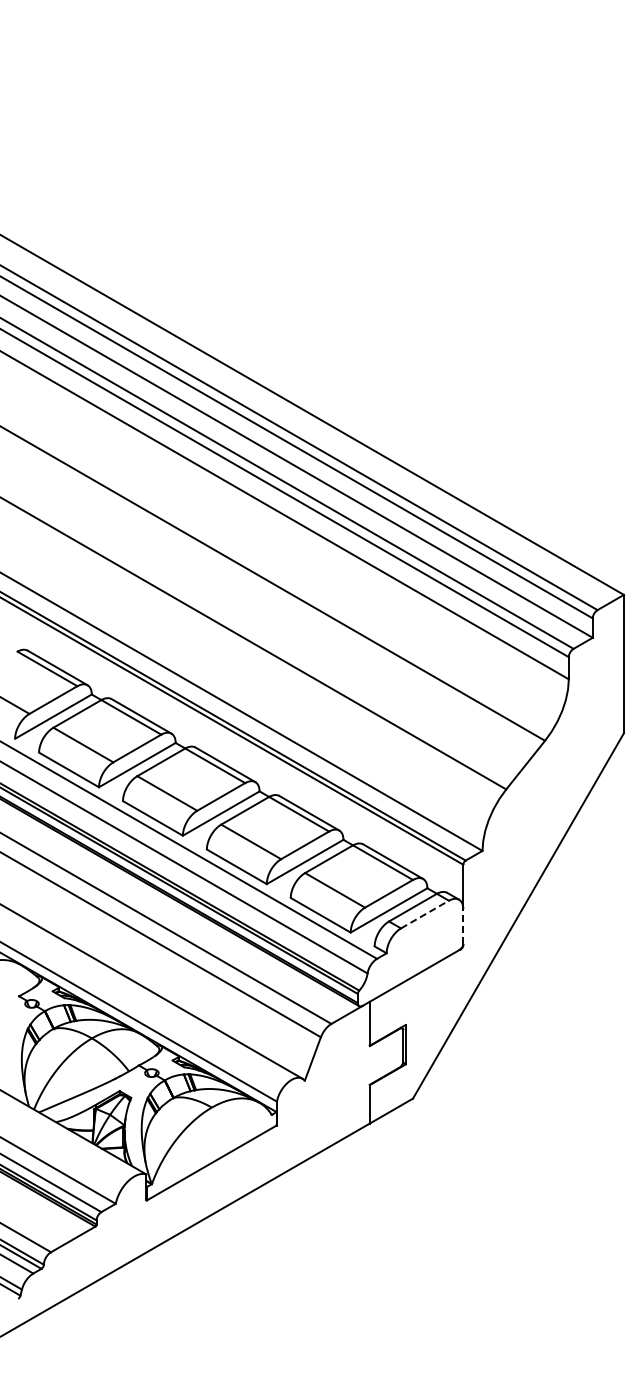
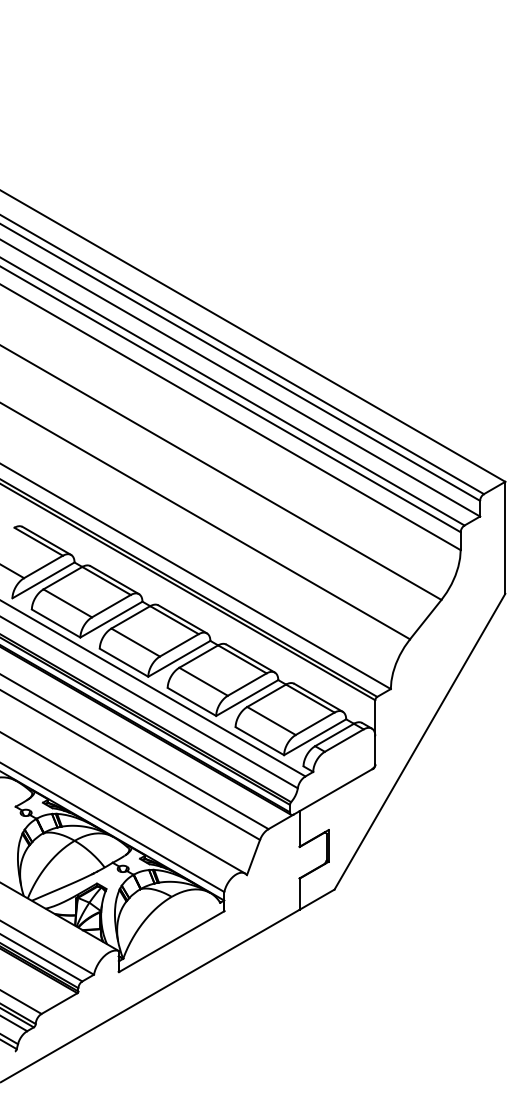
line: (424, 914) -> (343, 740), dashed -> solid
line: (463, 925) -> (375, 749), dashed -> solid

